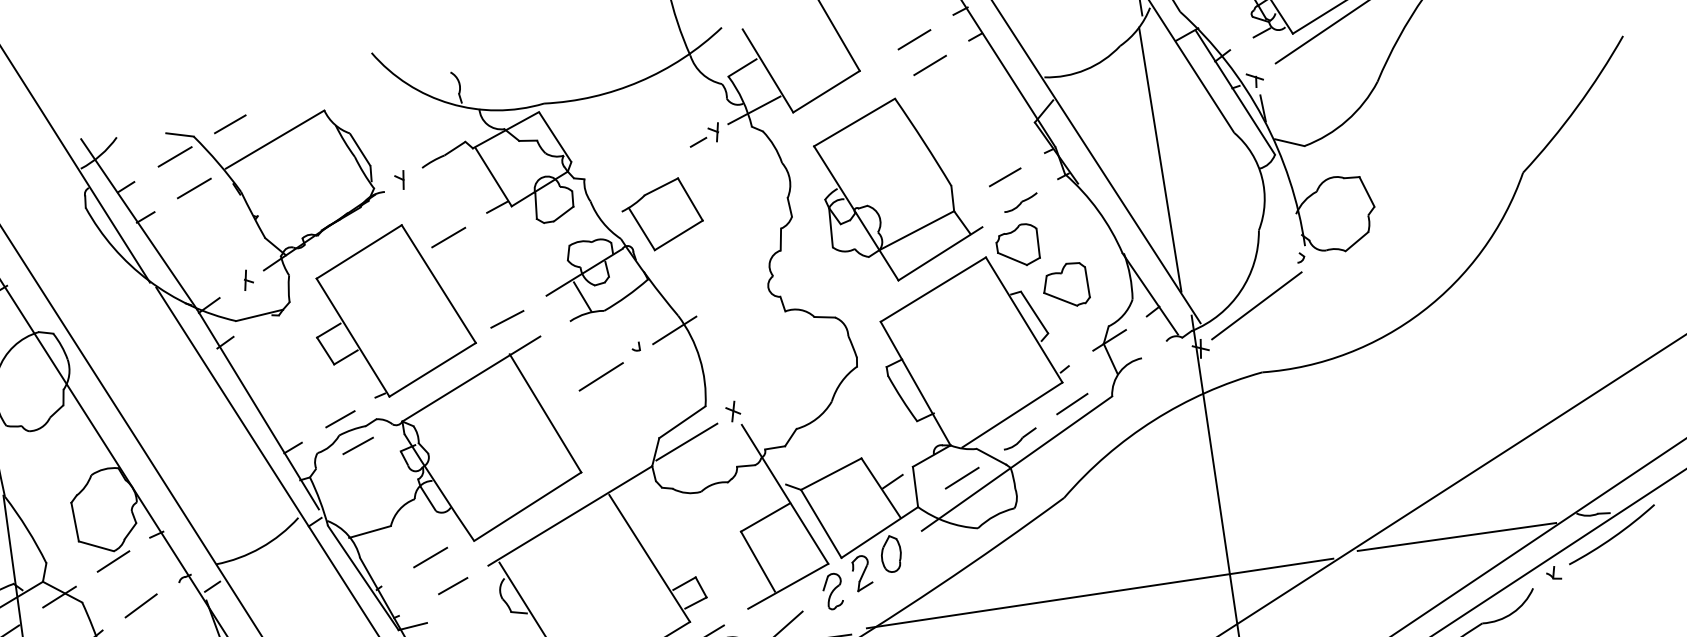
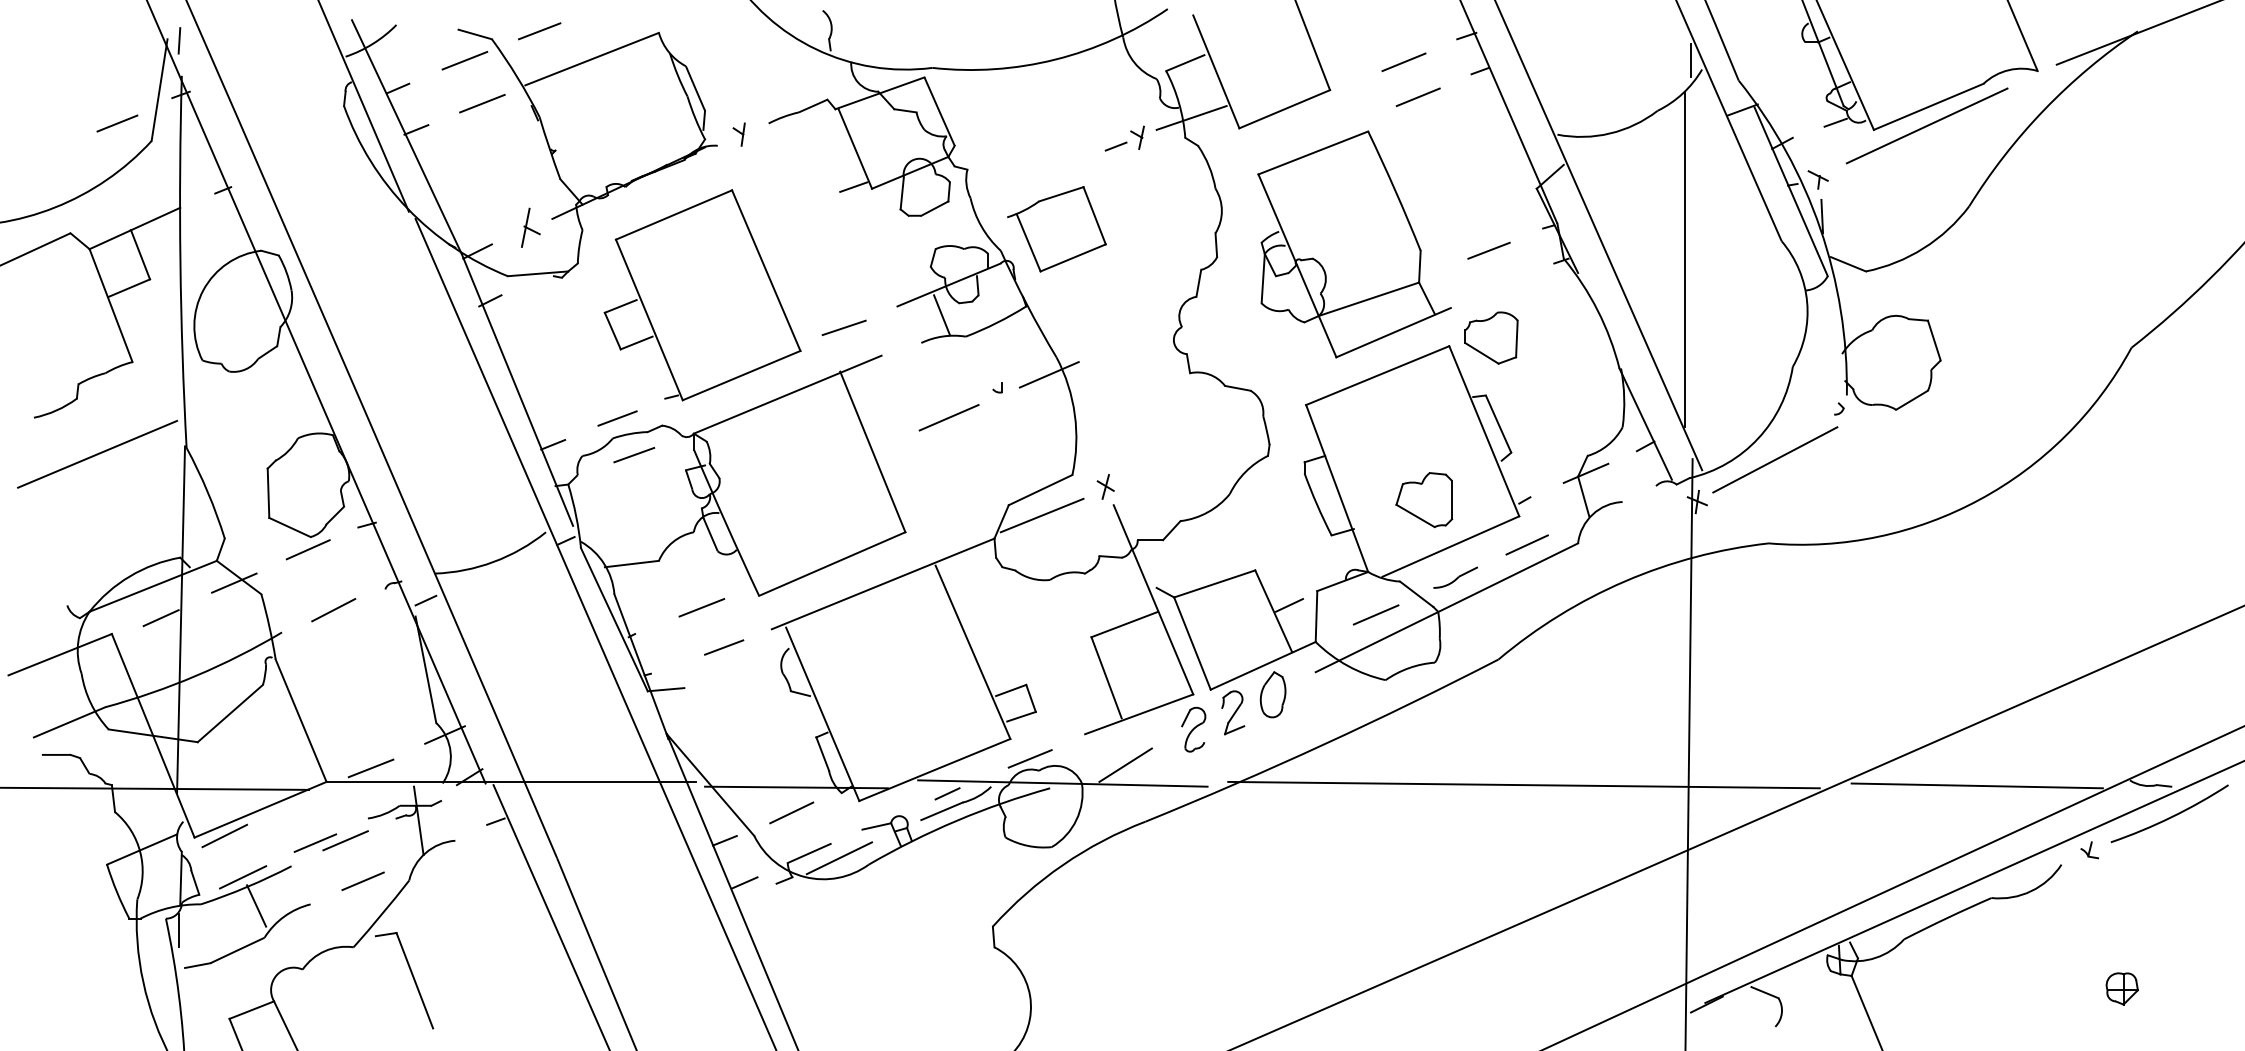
part: (1020, 202) -> (1503, 284), removed
line: (448, 237) -> (787, 214), removed
part: (247, 279) -> (530, 227), size x1.6
part: (1065, 286) -> (1424, 500), moved

